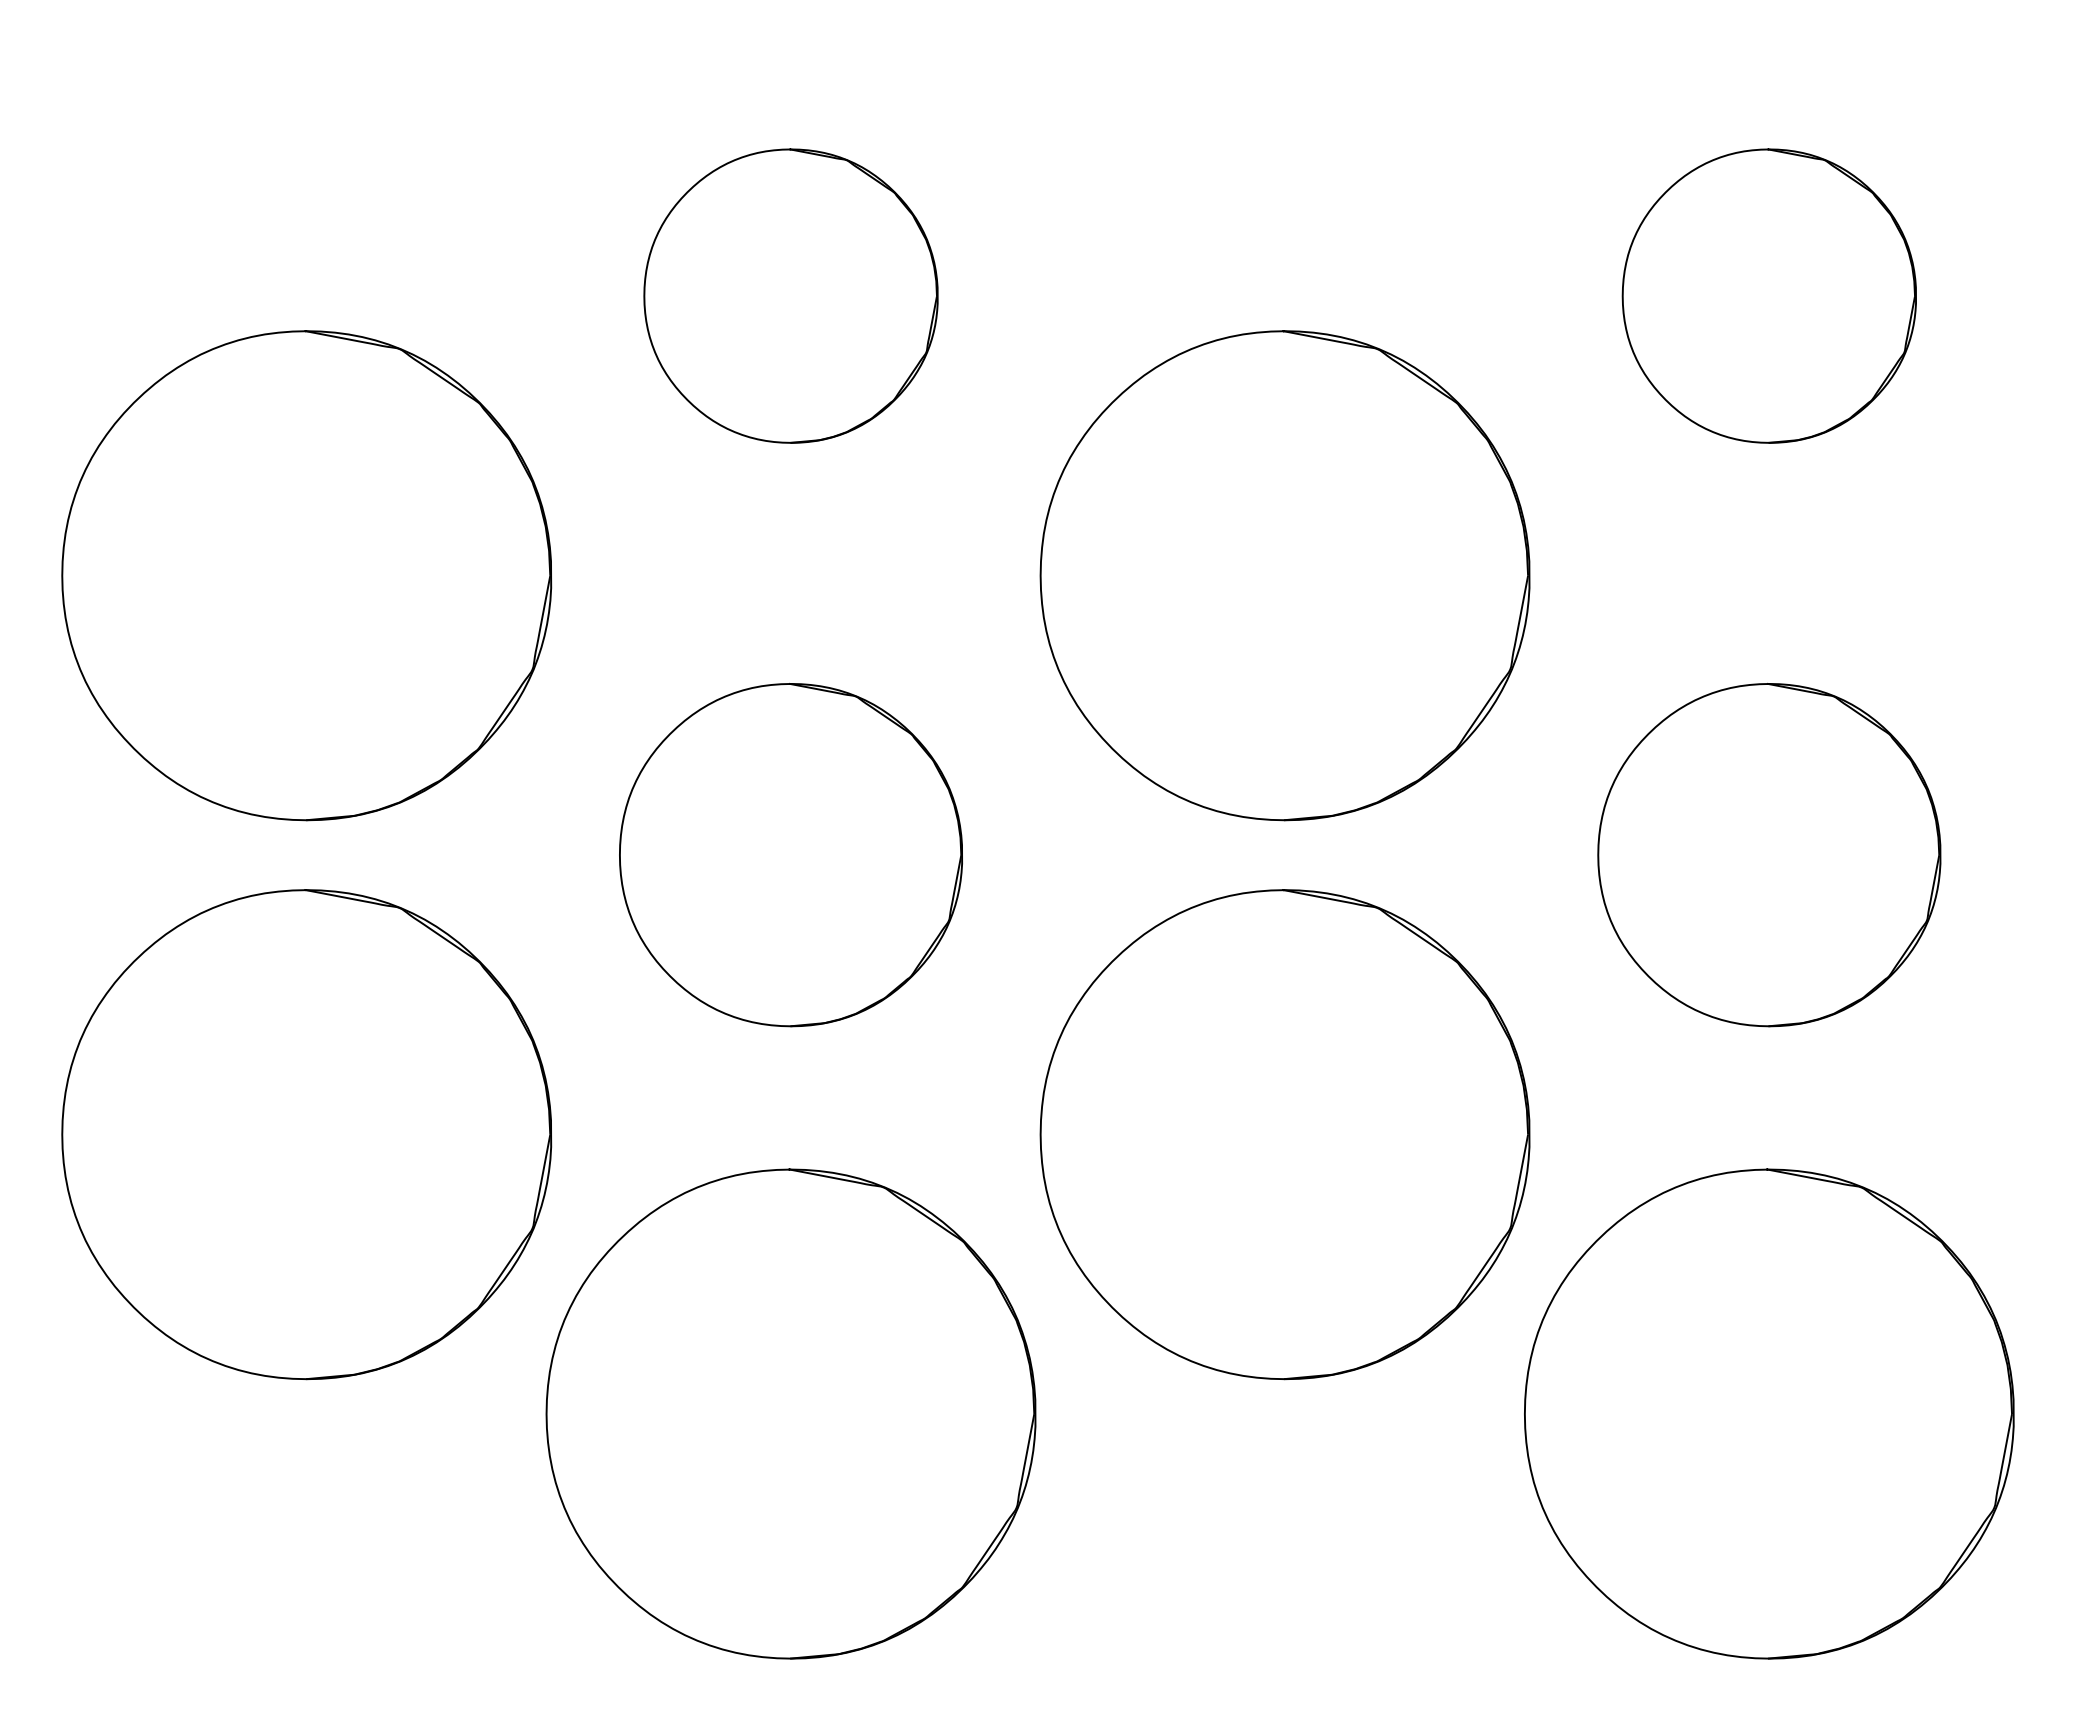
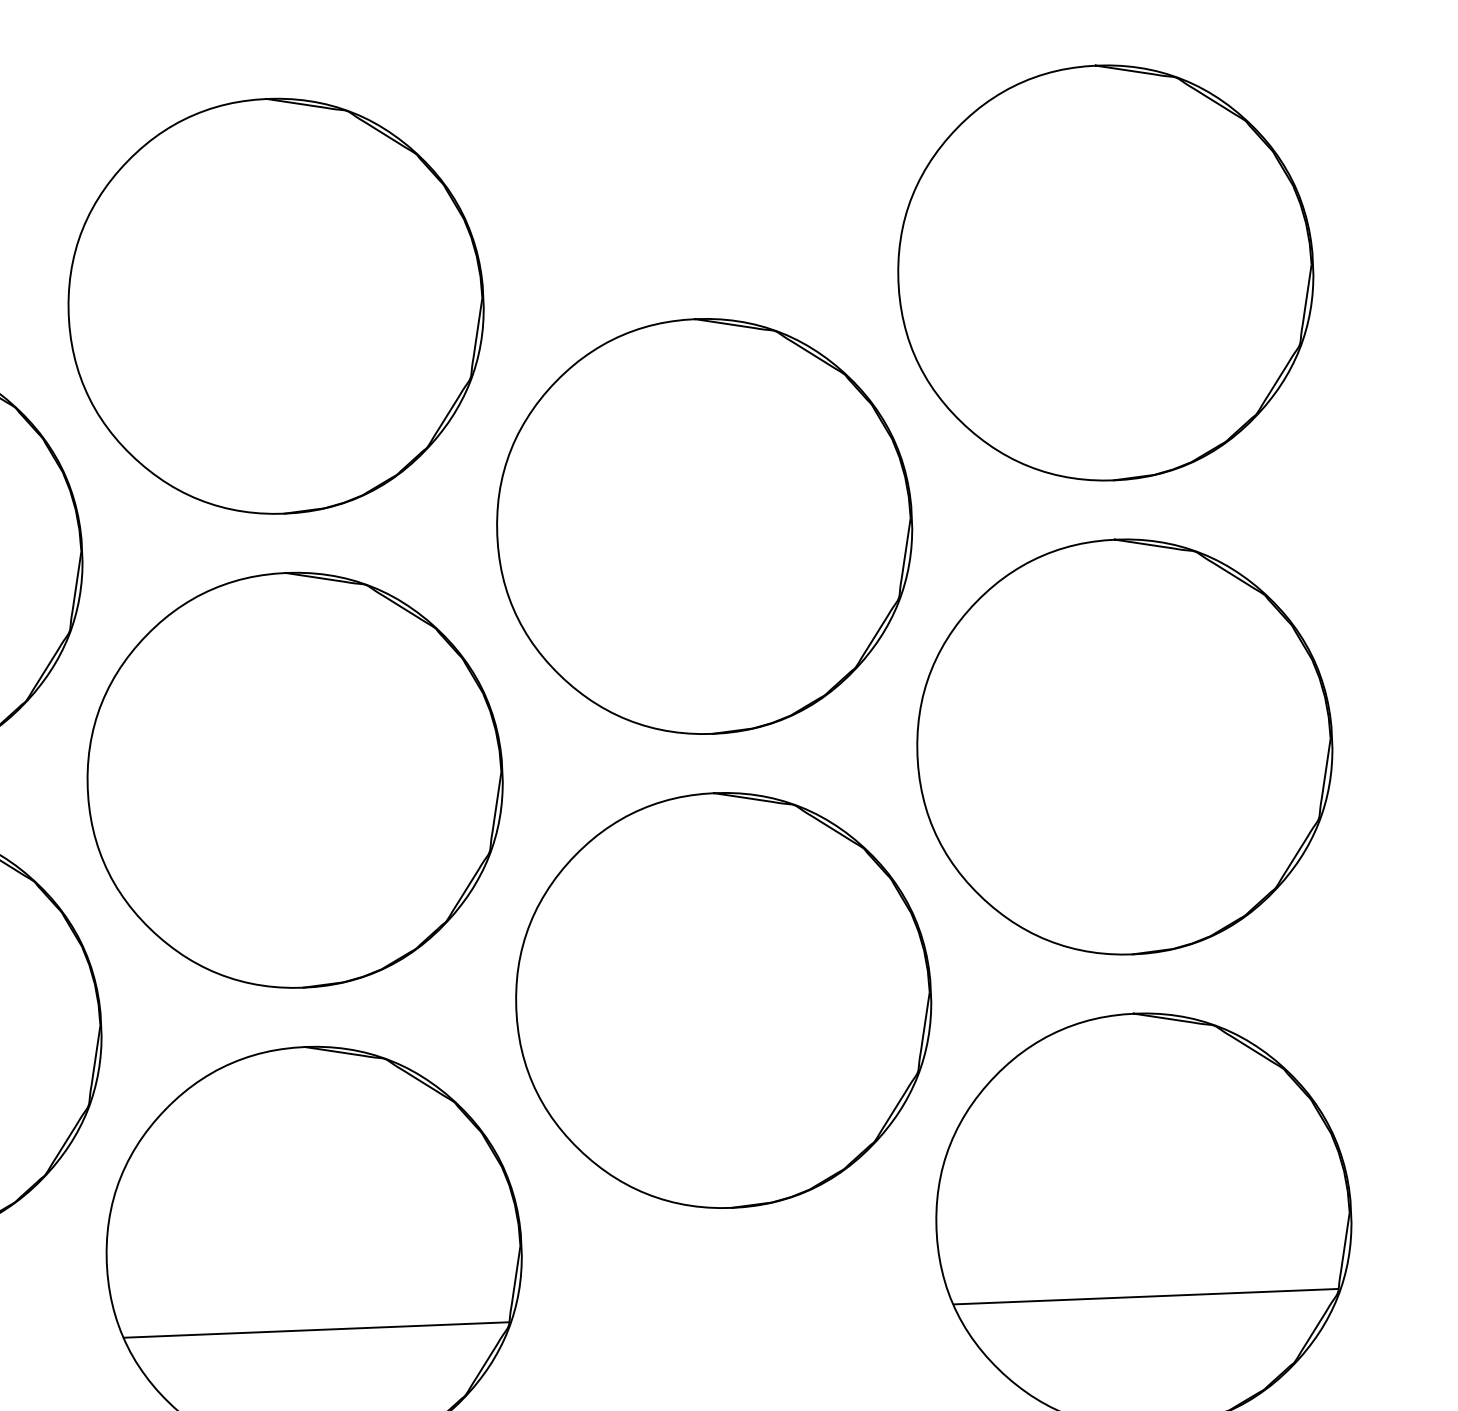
part: (790, 295) -> (275, 305), size x1.67
part: (1769, 295) -> (1105, 272), size x1.67
part: (790, 854) -> (294, 779), size x1.43
part: (1769, 854) -> (1124, 746), size x1.43
line: (789, 1503) -> (315, 1330), added
line: (1767, 1503) -> (1145, 1296), added

